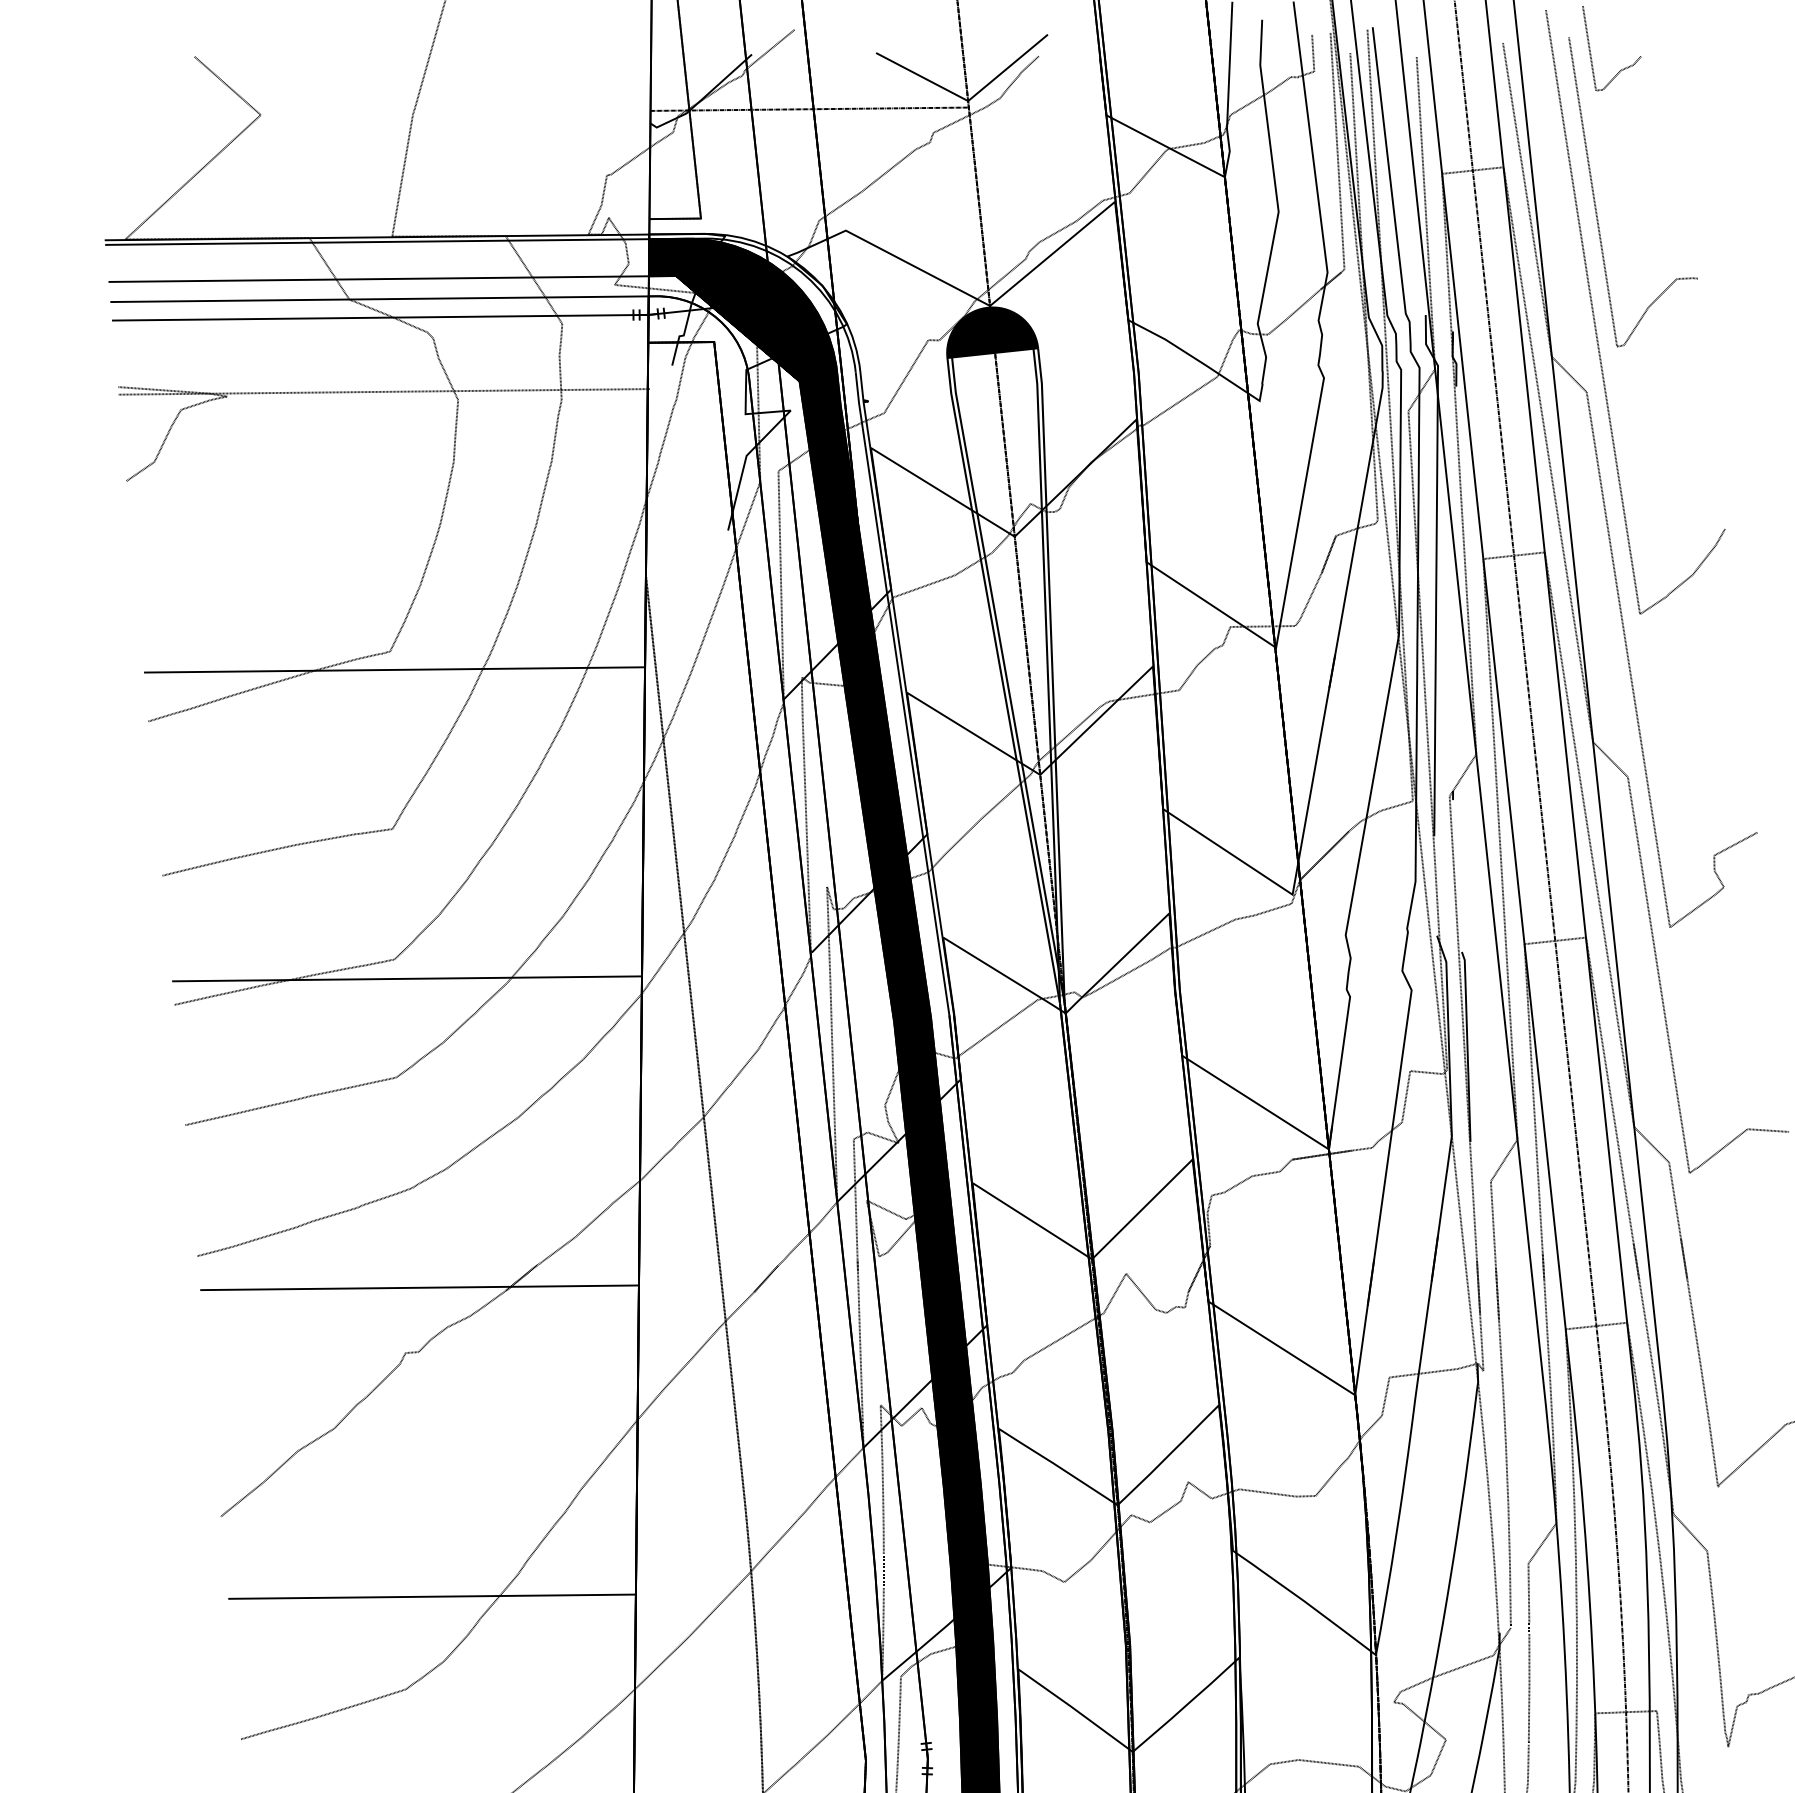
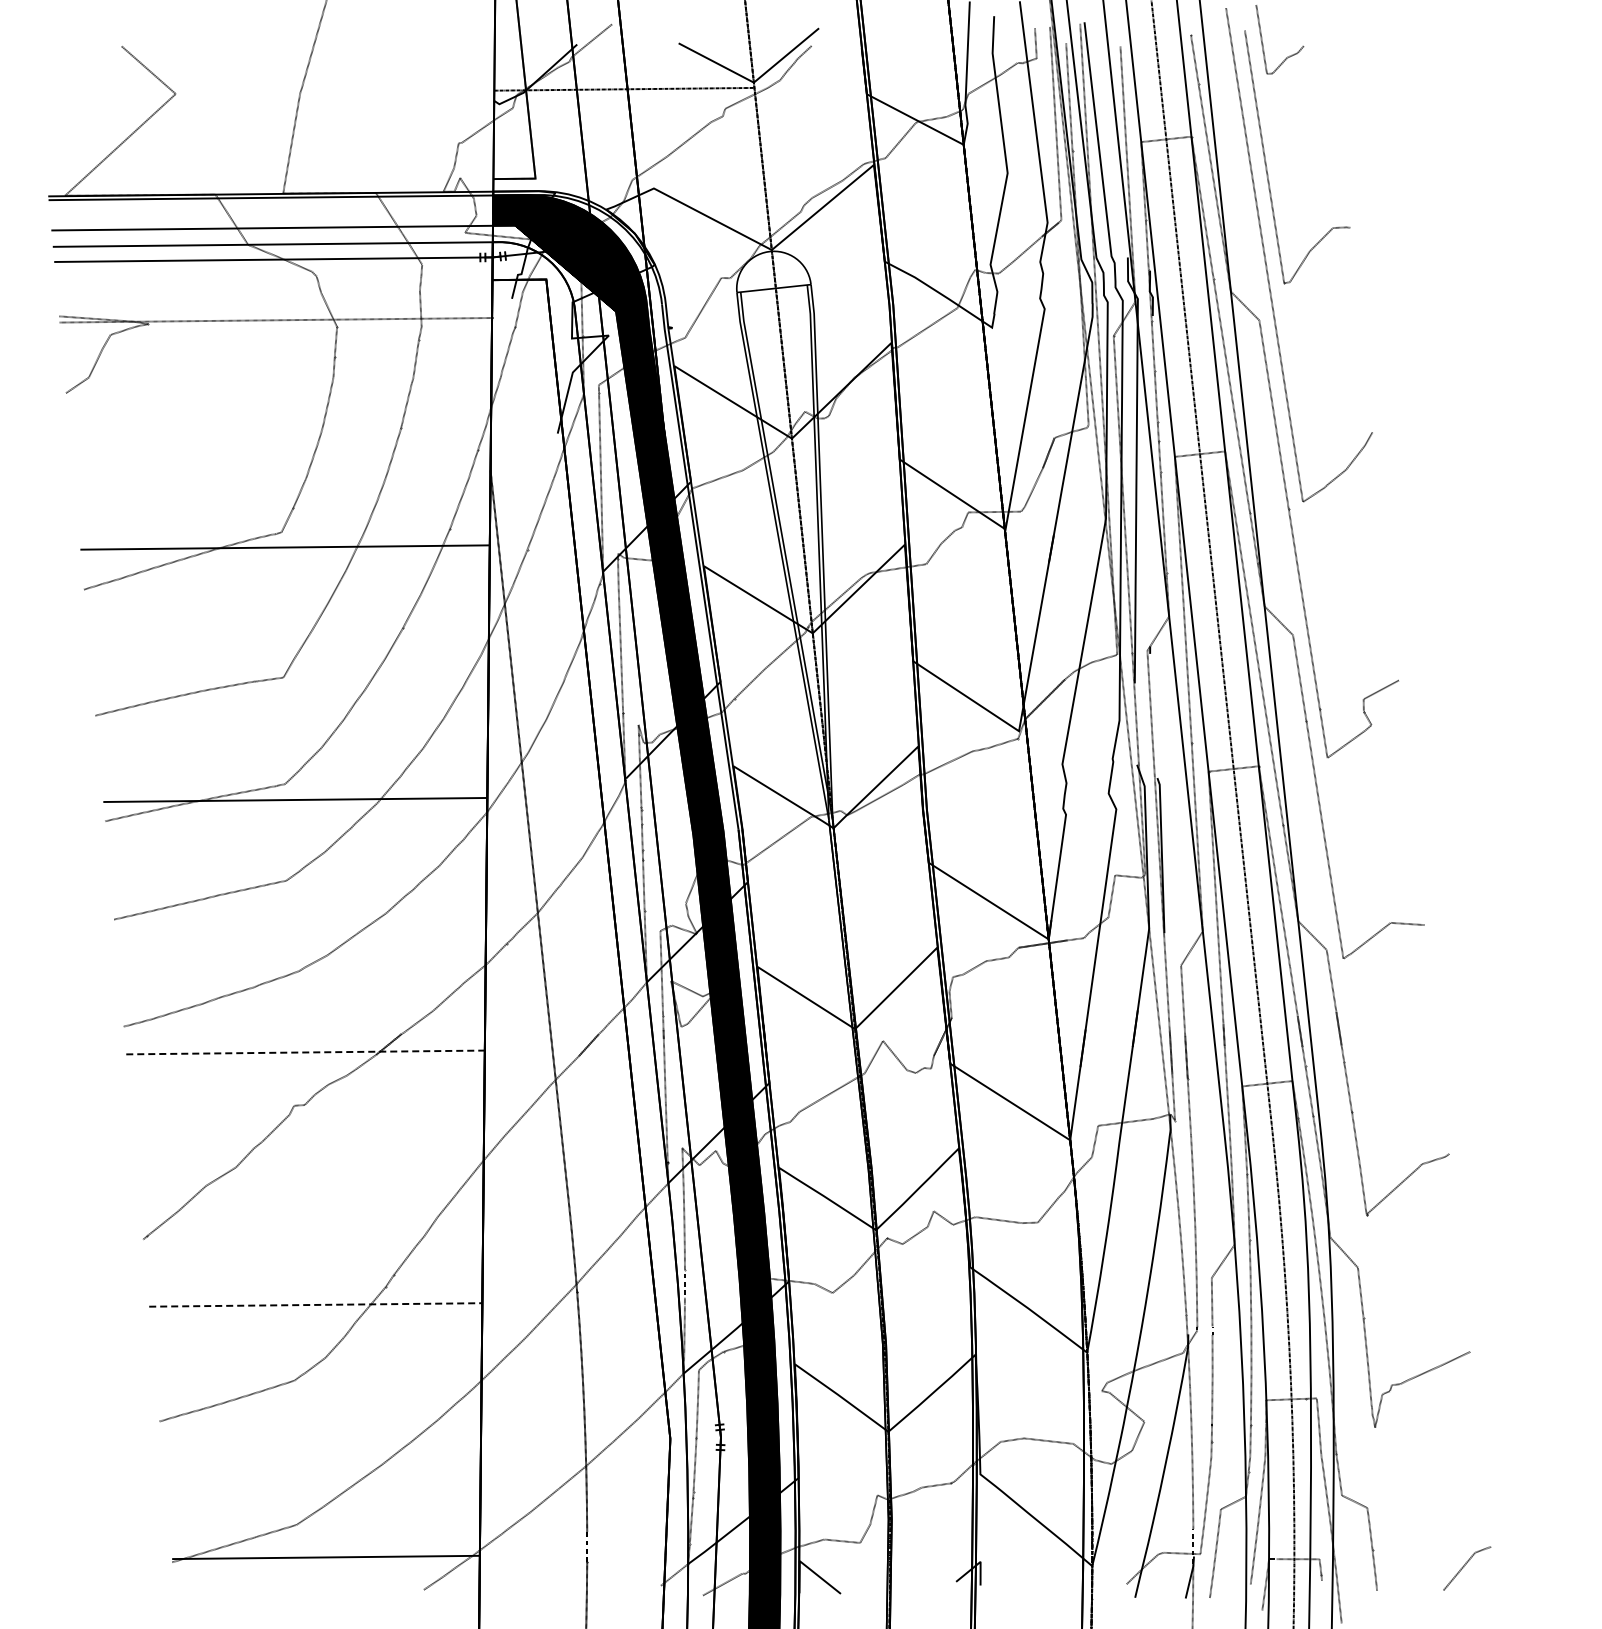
fill: (992, 332) -> (773, 271), removed
line: (420, 1287) -> (306, 1052), solid -> dashed
line: (431, 1596) -> (315, 1304), solid -> dashed

